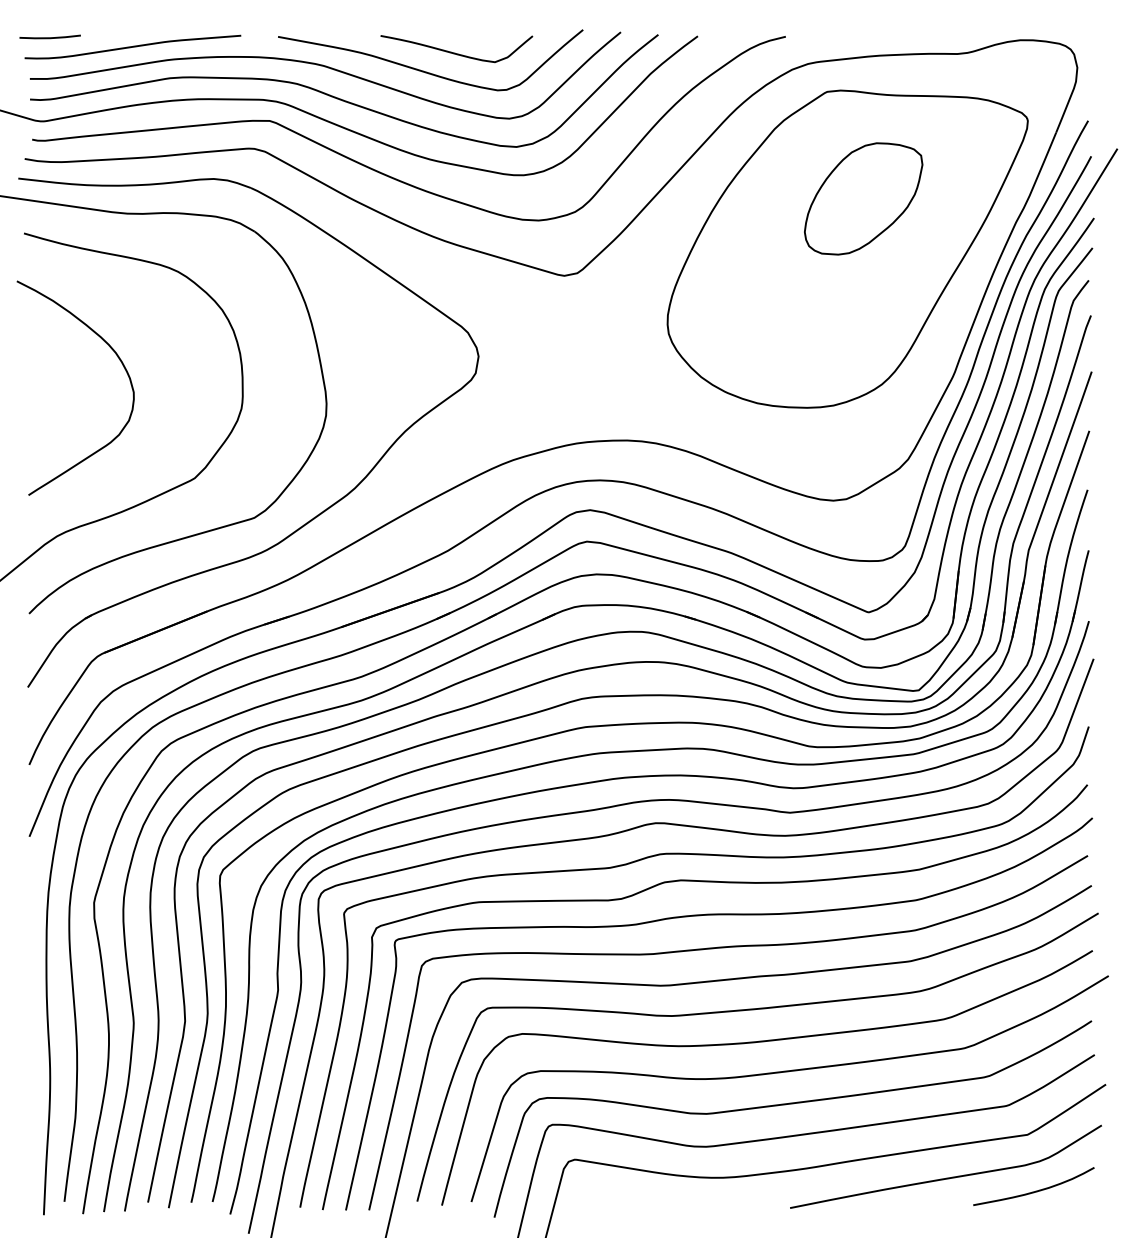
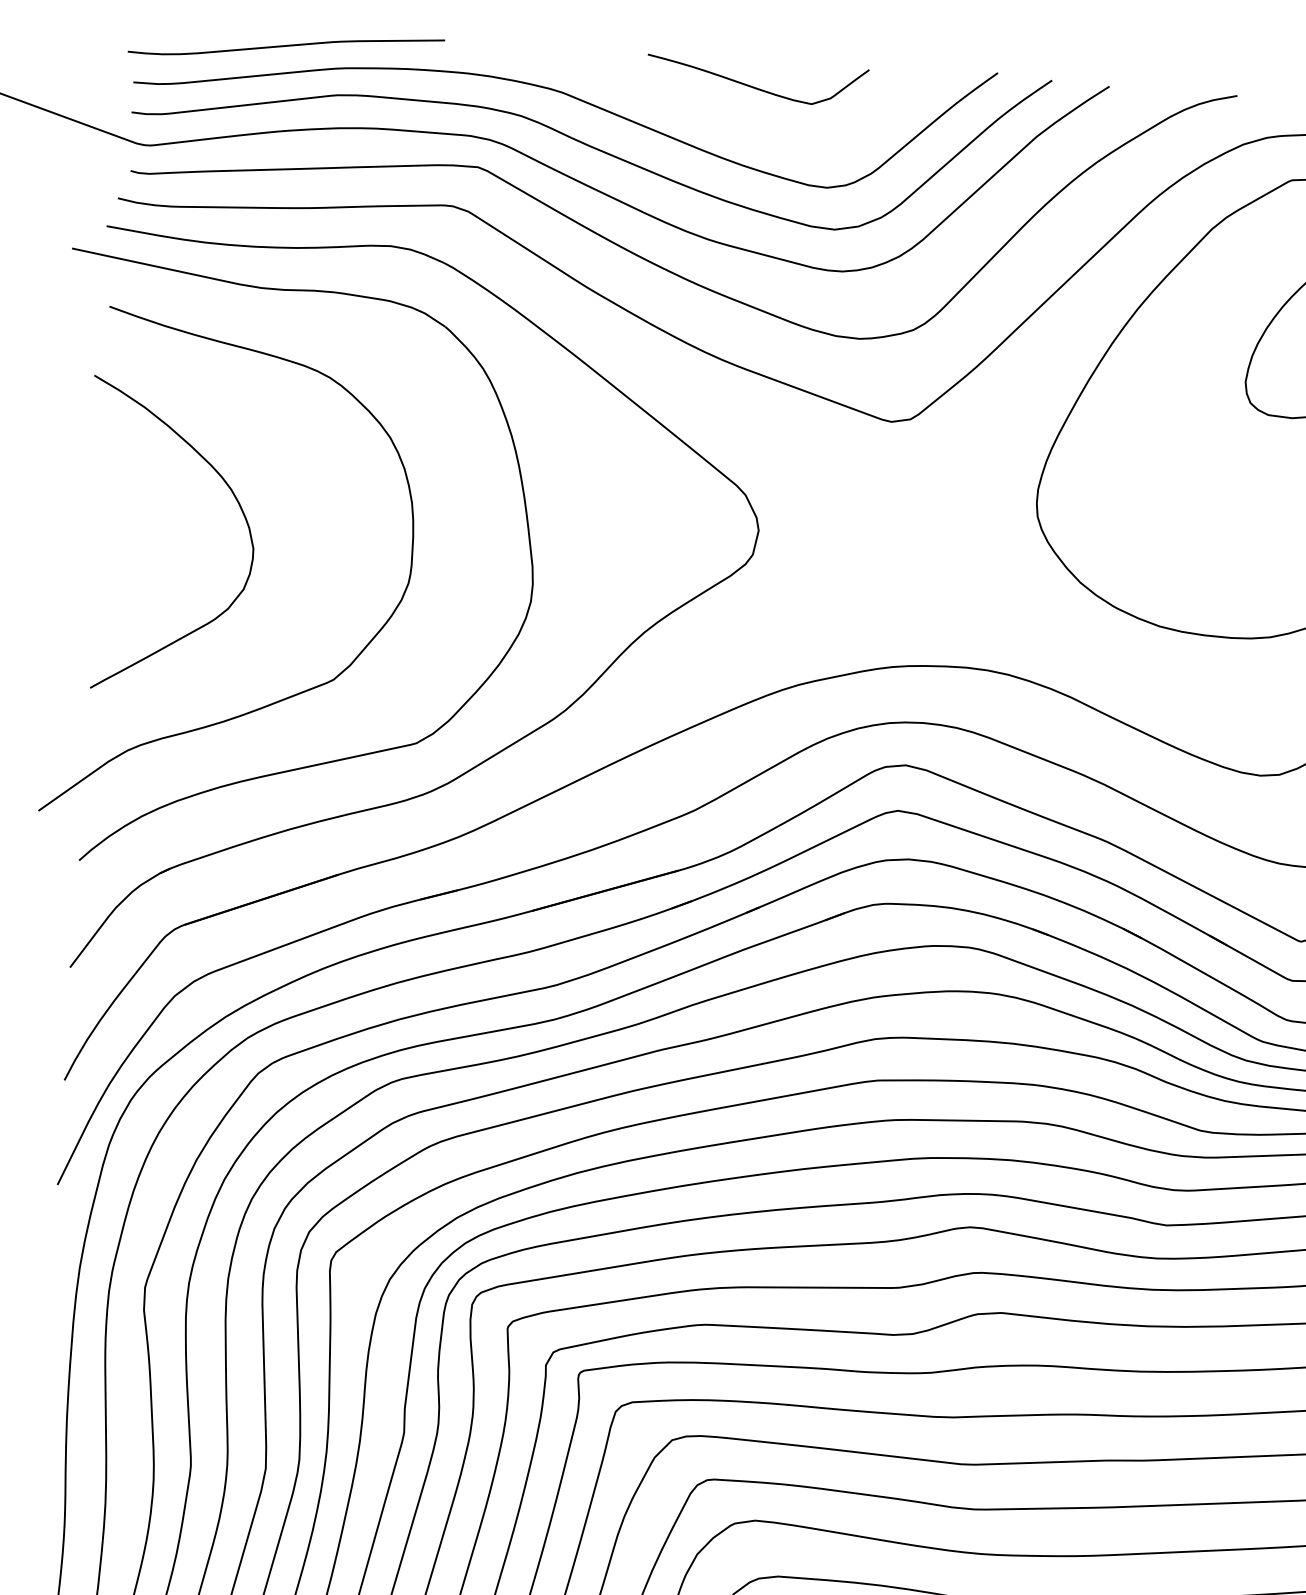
line: (49, 37) -> (166, 24), removed
curve: (426, 71) -> (711, 110), removed

